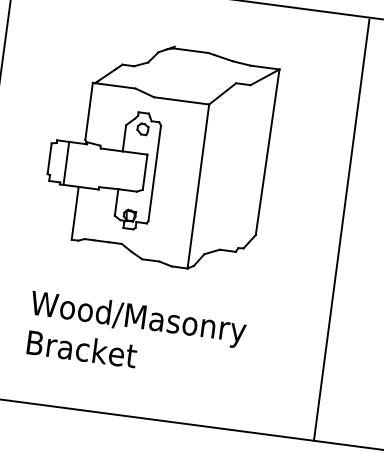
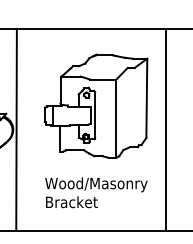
line: (342, 228) -> (166, 129), moved

